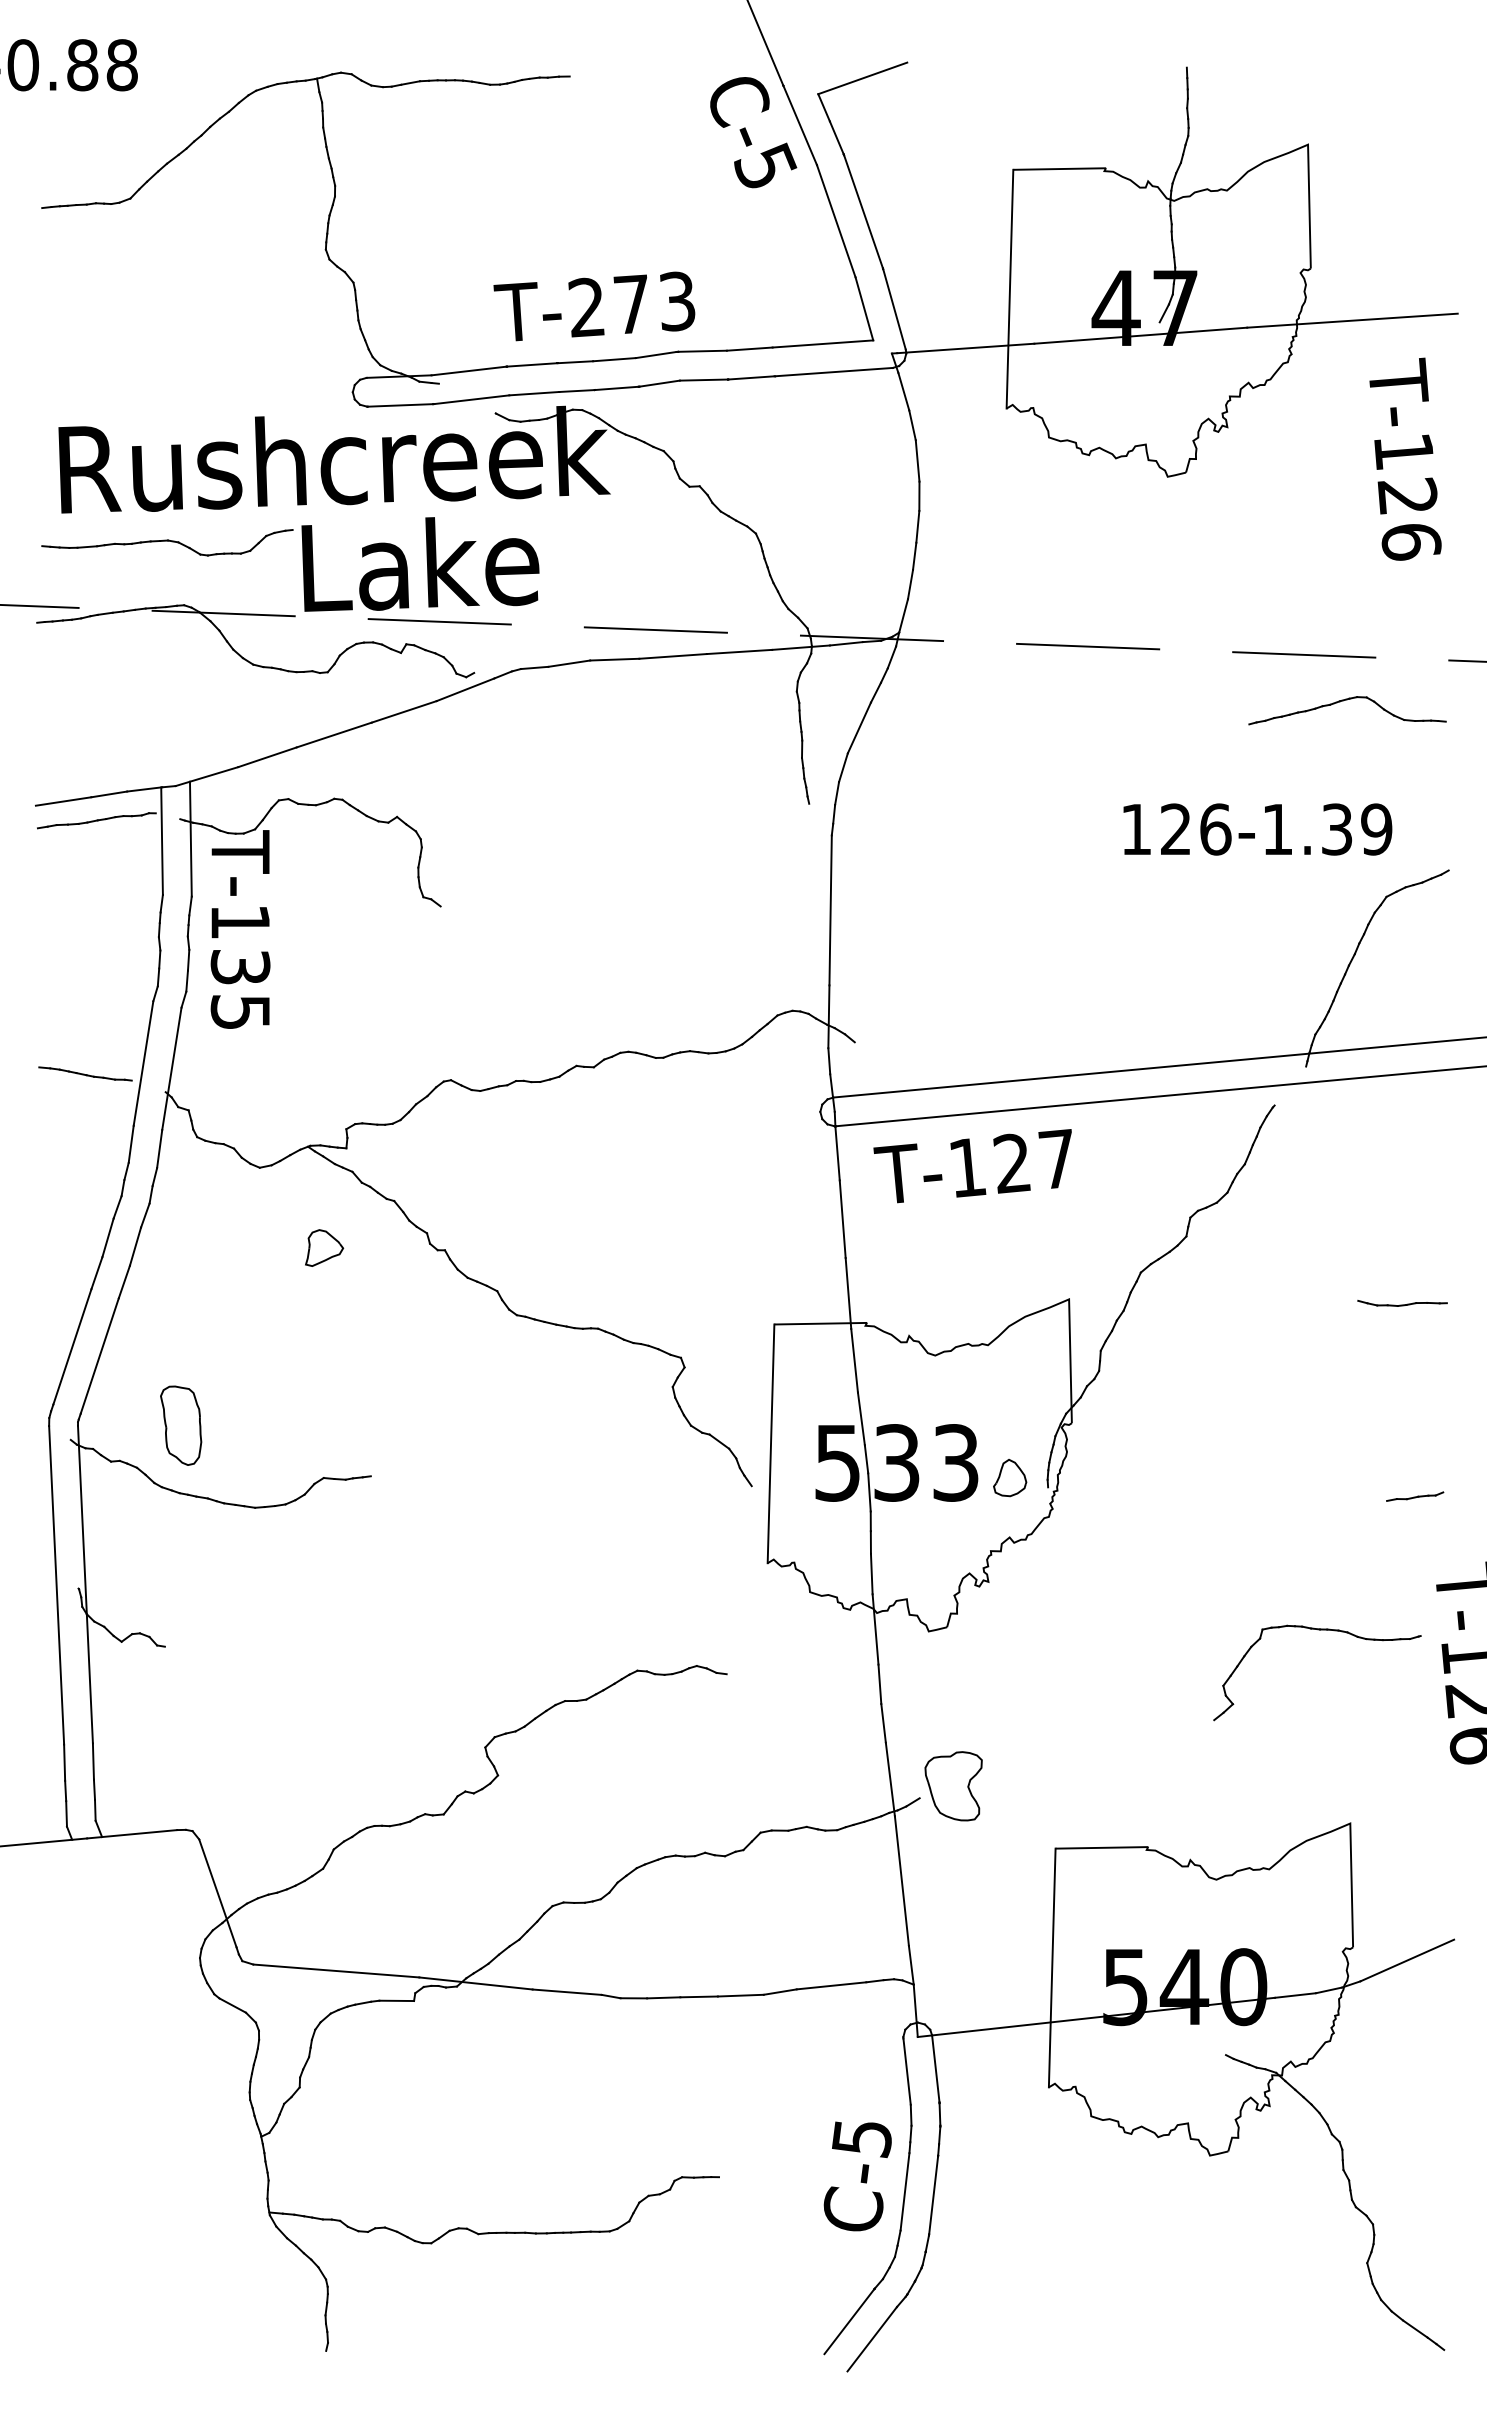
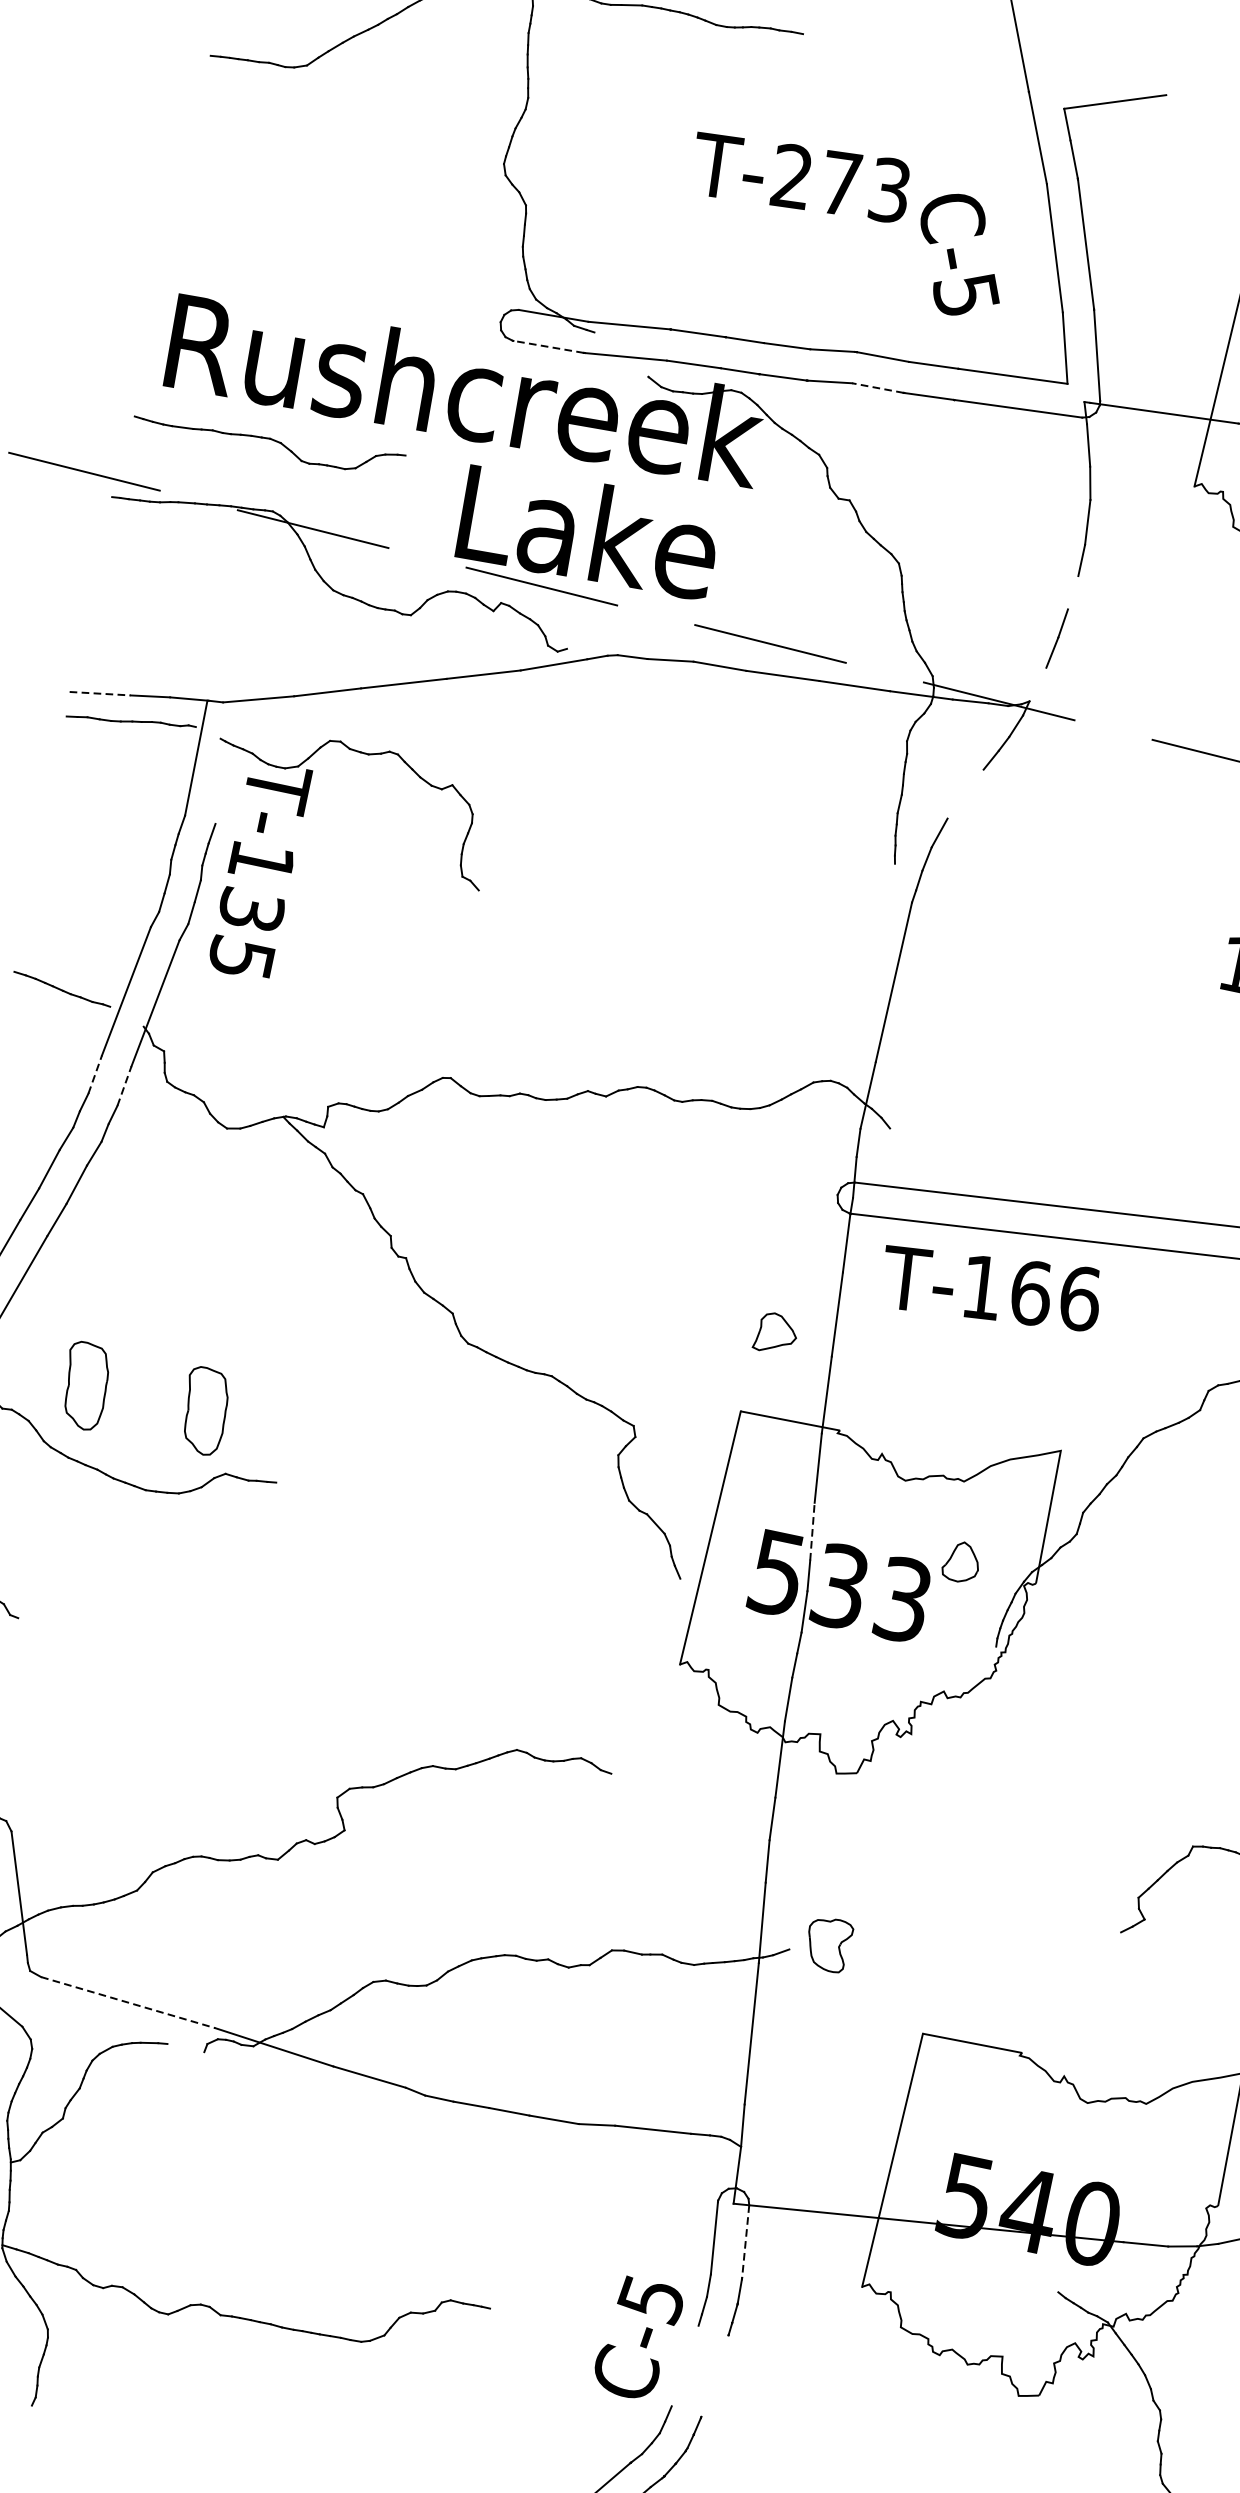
text: (753, 132) -> (961, 255), moved
text: (594, 306) -> (800, 177), moved
line: (703, 380) -> (877, 388), solid -> dashed
line: (400, 405) -> (548, 346), solid -> dashed
line: (917, 526) -> (1072, 592), removed
text: (420, 564) -> (588, 532), moved
line: (903, 615) -> (1037, 684), removed
line: (858, 727) -> (964, 793), removed
line: (64, 801) -> (101, 693), solid -> dashed
line: (190, 838) -> (227, 761), removed
line: (131, 1144) -> (95, 1074), solid -> dashed
line: (159, 1148) -> (124, 1085), solid -> dashed
text: (1034, 1161) -> (1054, 1295), T-127 -> T-166
part: (324, 1247) -> (776, 1333), moved
line: (861, 1418) -> (812, 1531), solid -> dashed
part: (293, 1425) -> (205, 1411), added
part: (1010, 1478) -> (961, 1562), moved
part: (953, 1786) -> (828, 1944), size x0.7
line: (336, 1971) -> (128, 2003), solid -> dashed
line: (396, 2000) -> (185, 2047), removed
line: (935, 2068) -> (745, 2241), solid -> dashed
line: (904, 2191) -> (684, 2365), removed
line: (933, 2195) -> (714, 2376), removed

